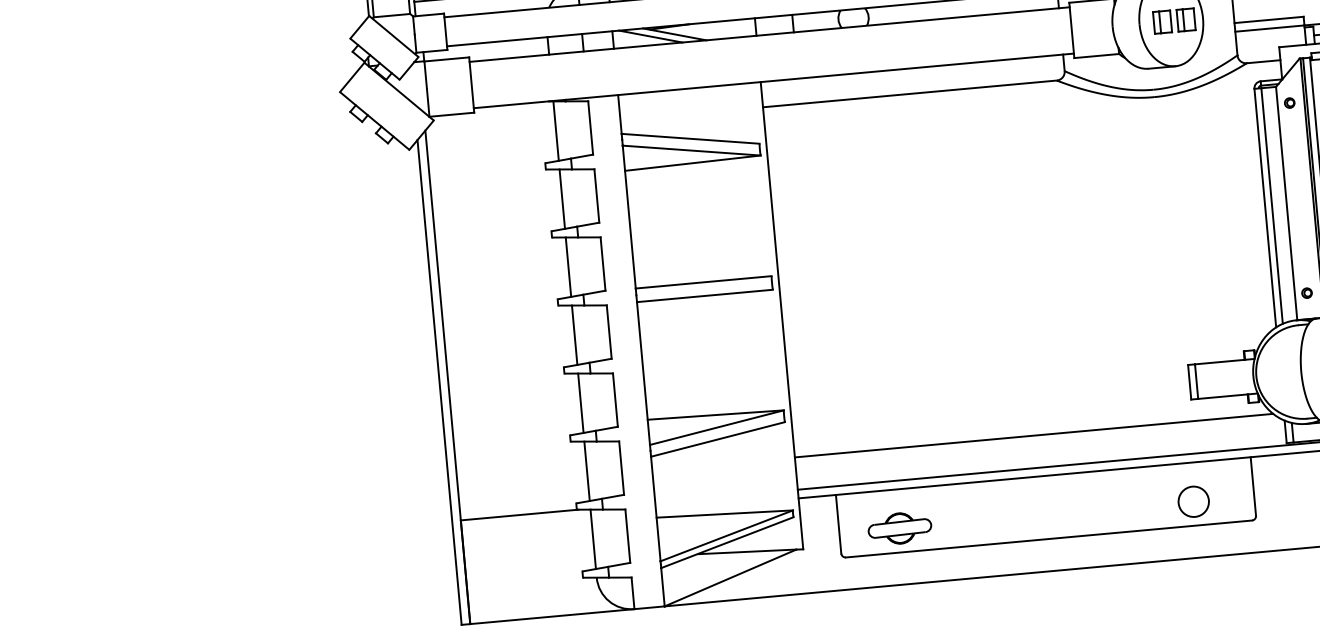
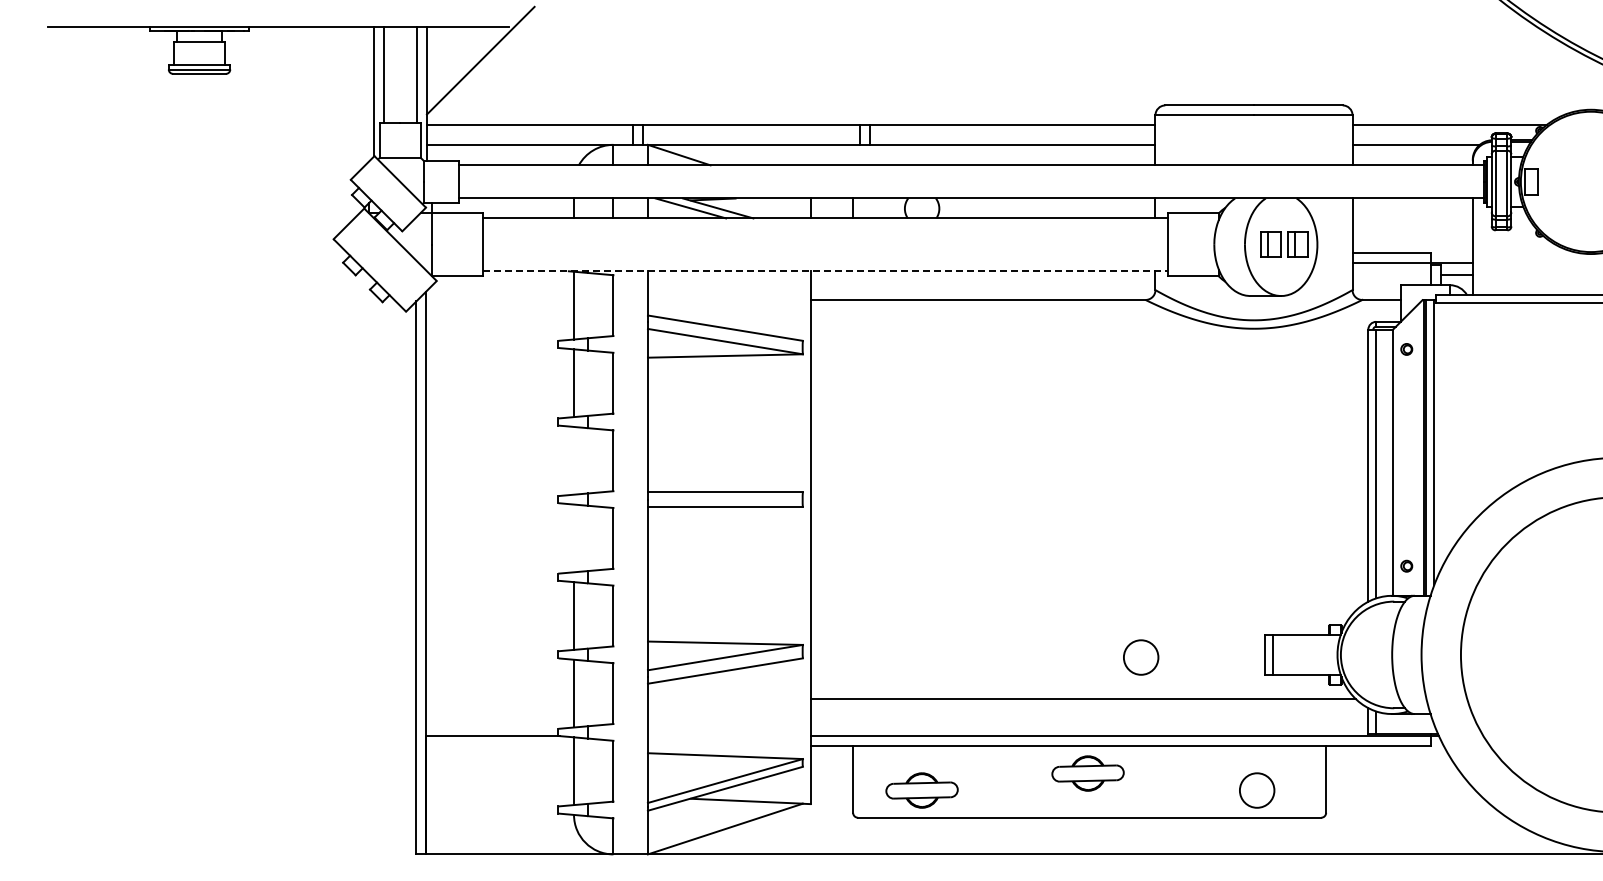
line: (774, 81) -> (826, 271), solid -> dashed
line: (568, 266) -> (574, 460), removed
line: (575, 335) -> (574, 538), removed
circle: (1081, 394) -> (1141, 657), added
part: (1043, 500) -> (1087, 773), added

